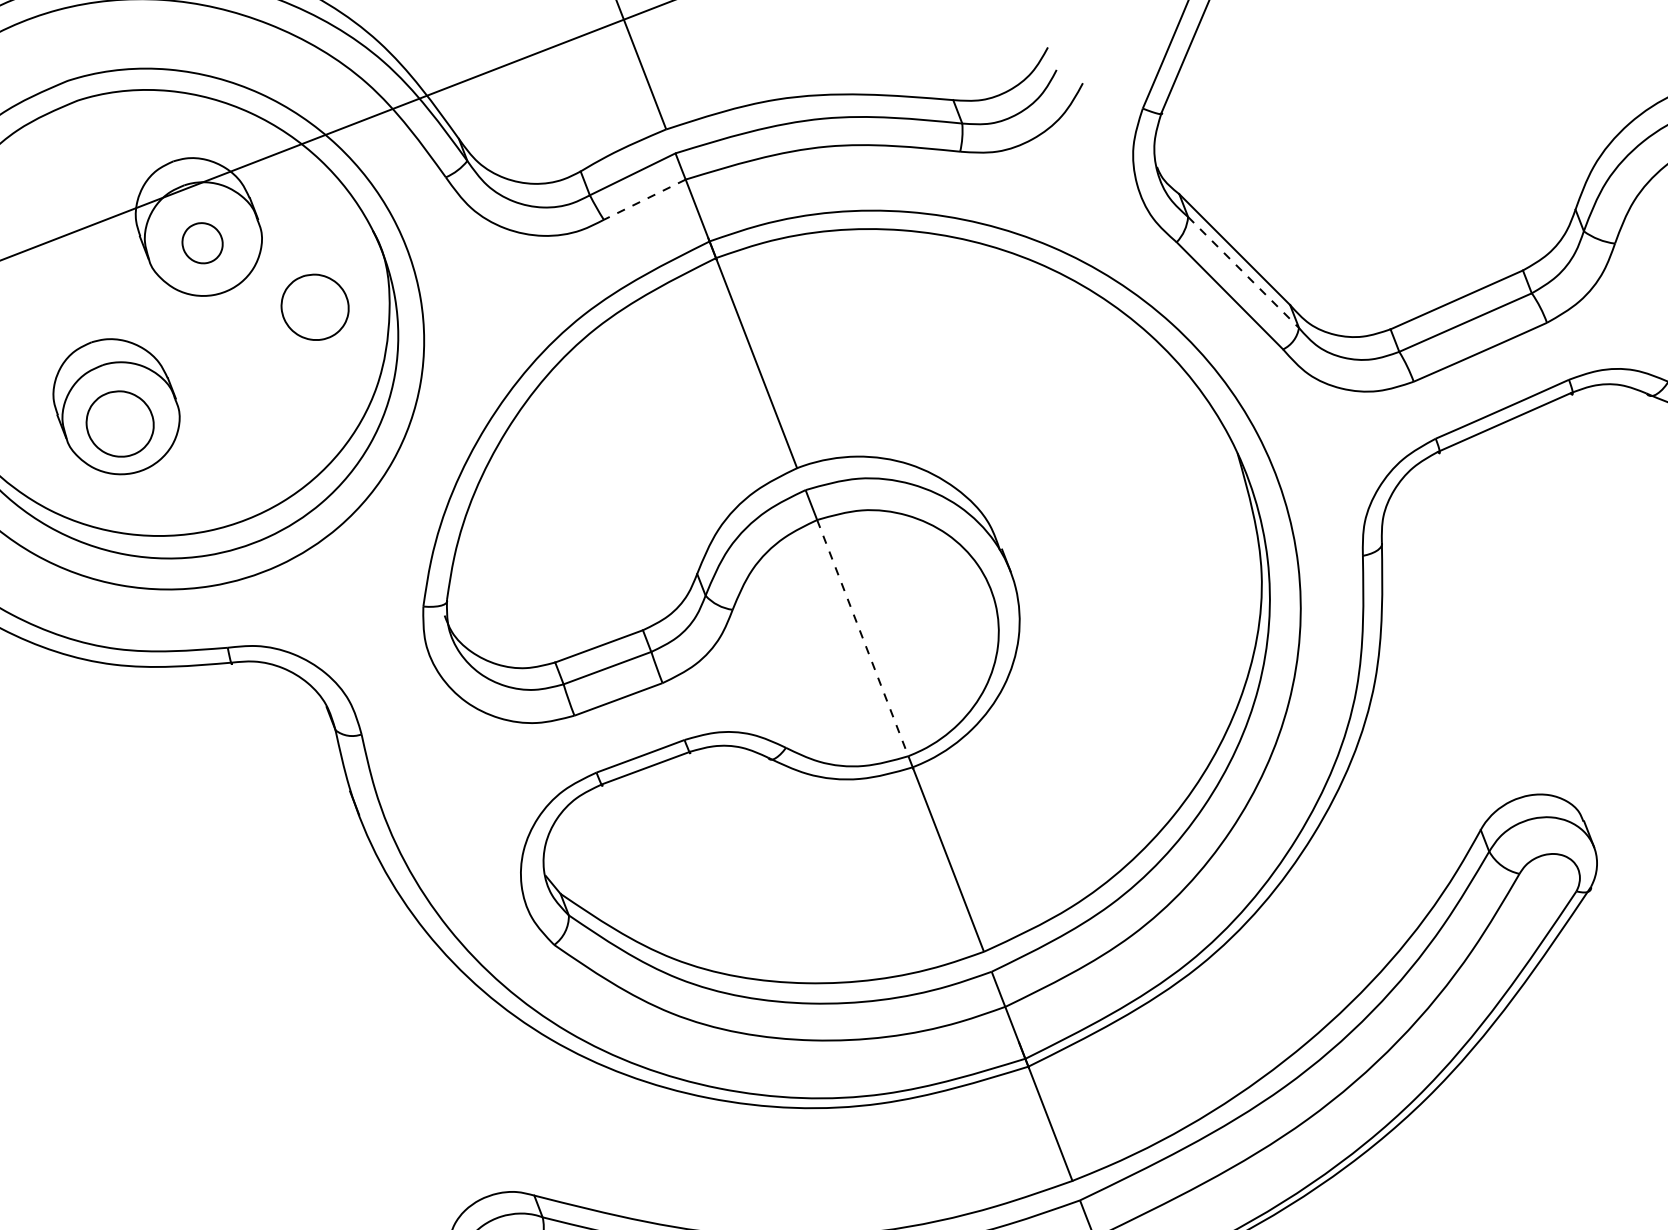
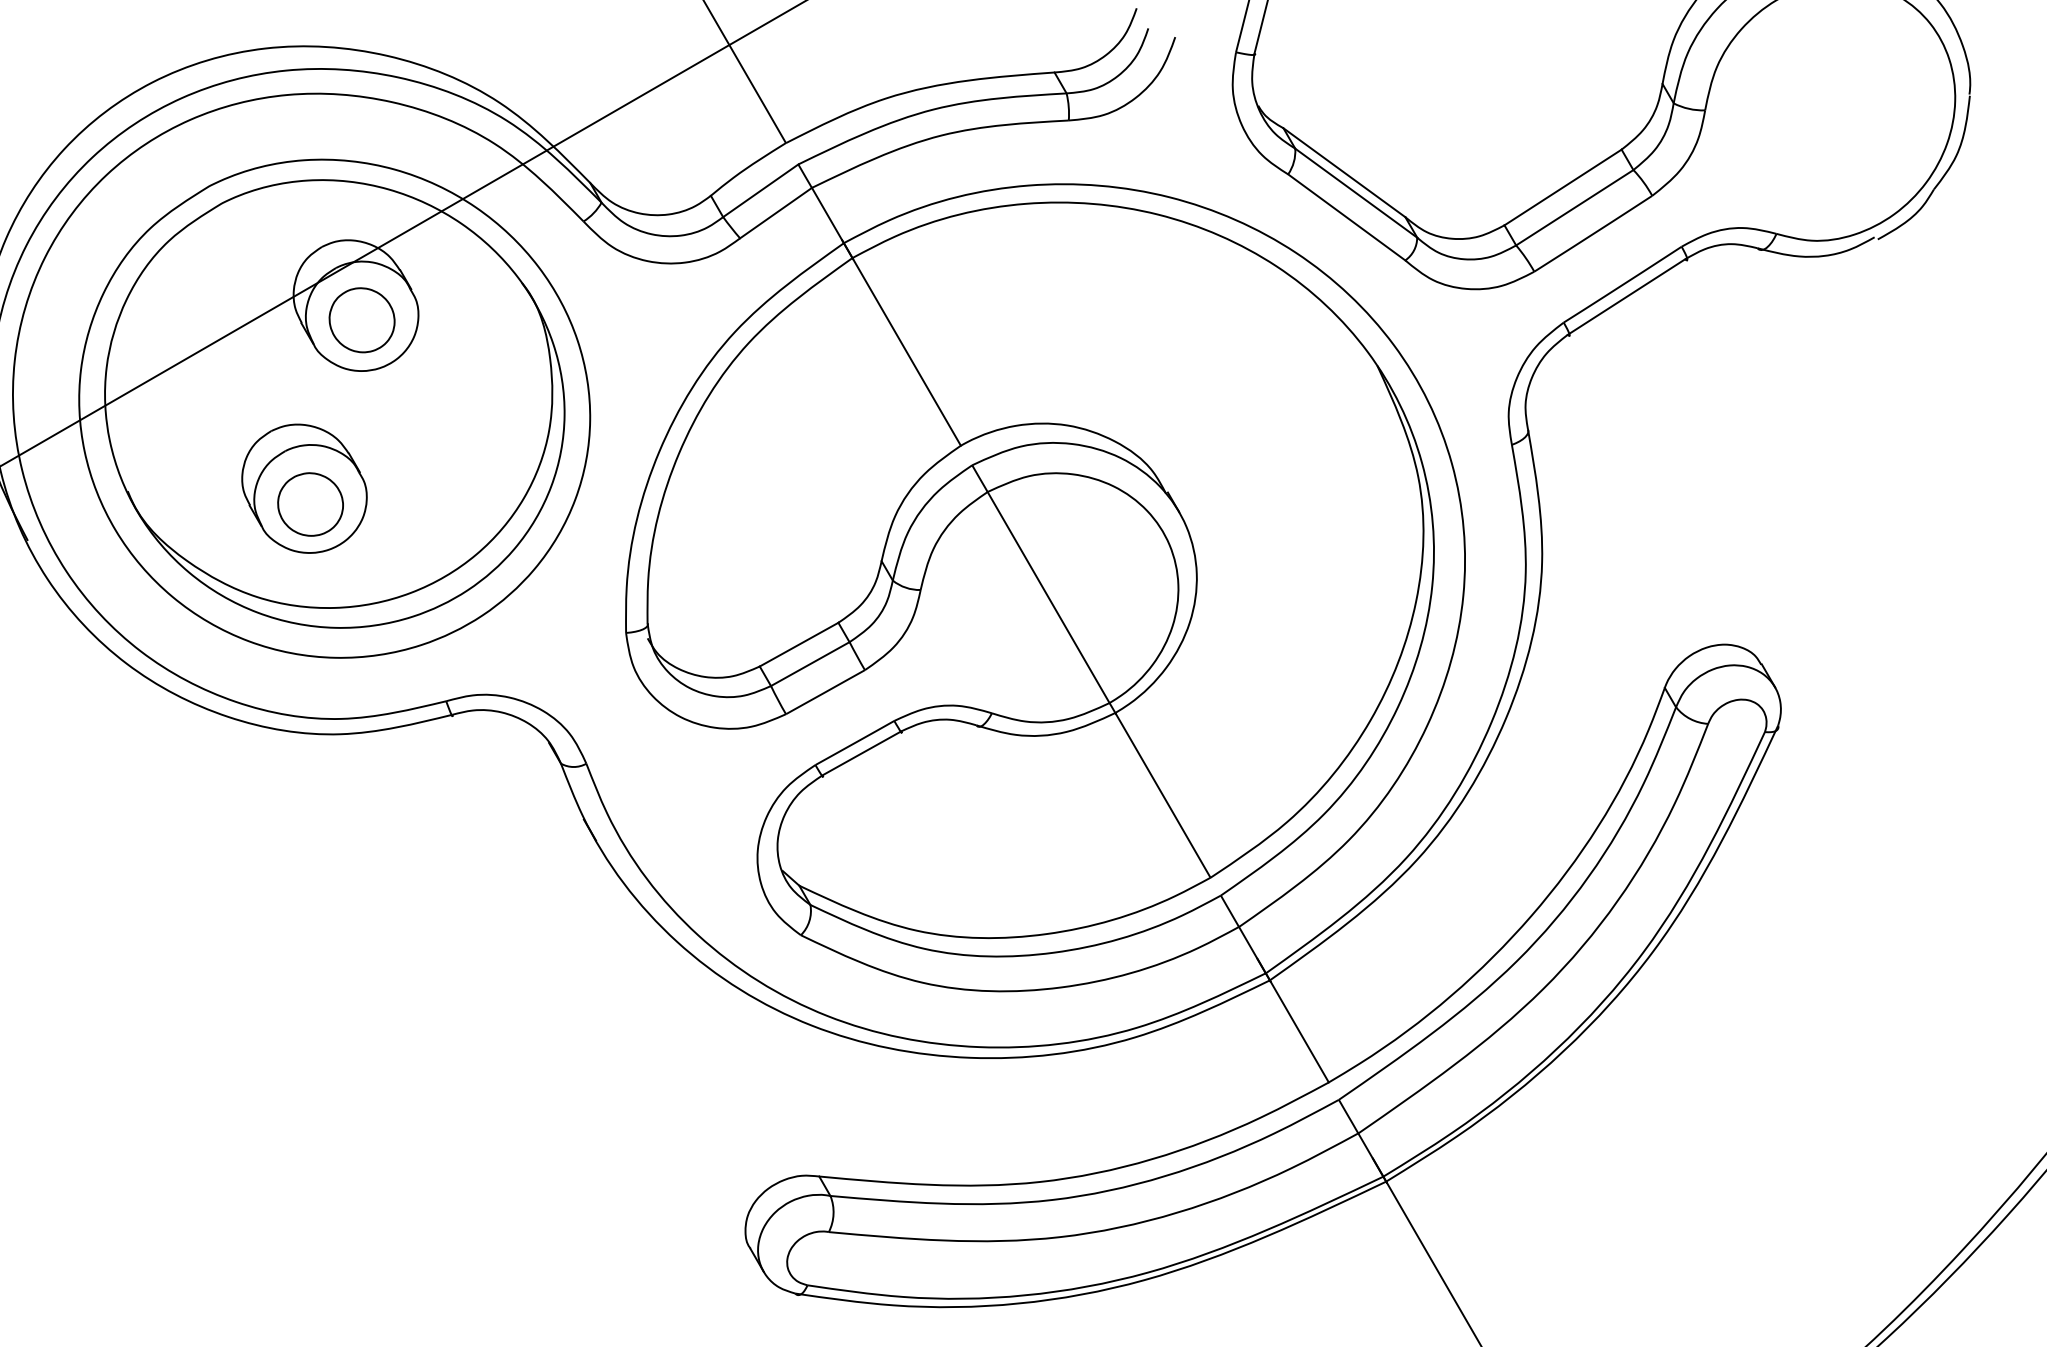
line: (644, 200) -> (775, 213), dashed -> solid
part: (202, 243) -> (361, 320), size x1.67
line: (1243, 272) -> (1356, 193), dashed -> solid
part: (315, 307) -> (478, 364), removed
line: (862, 638) -> (1048, 597), dashed -> solid

